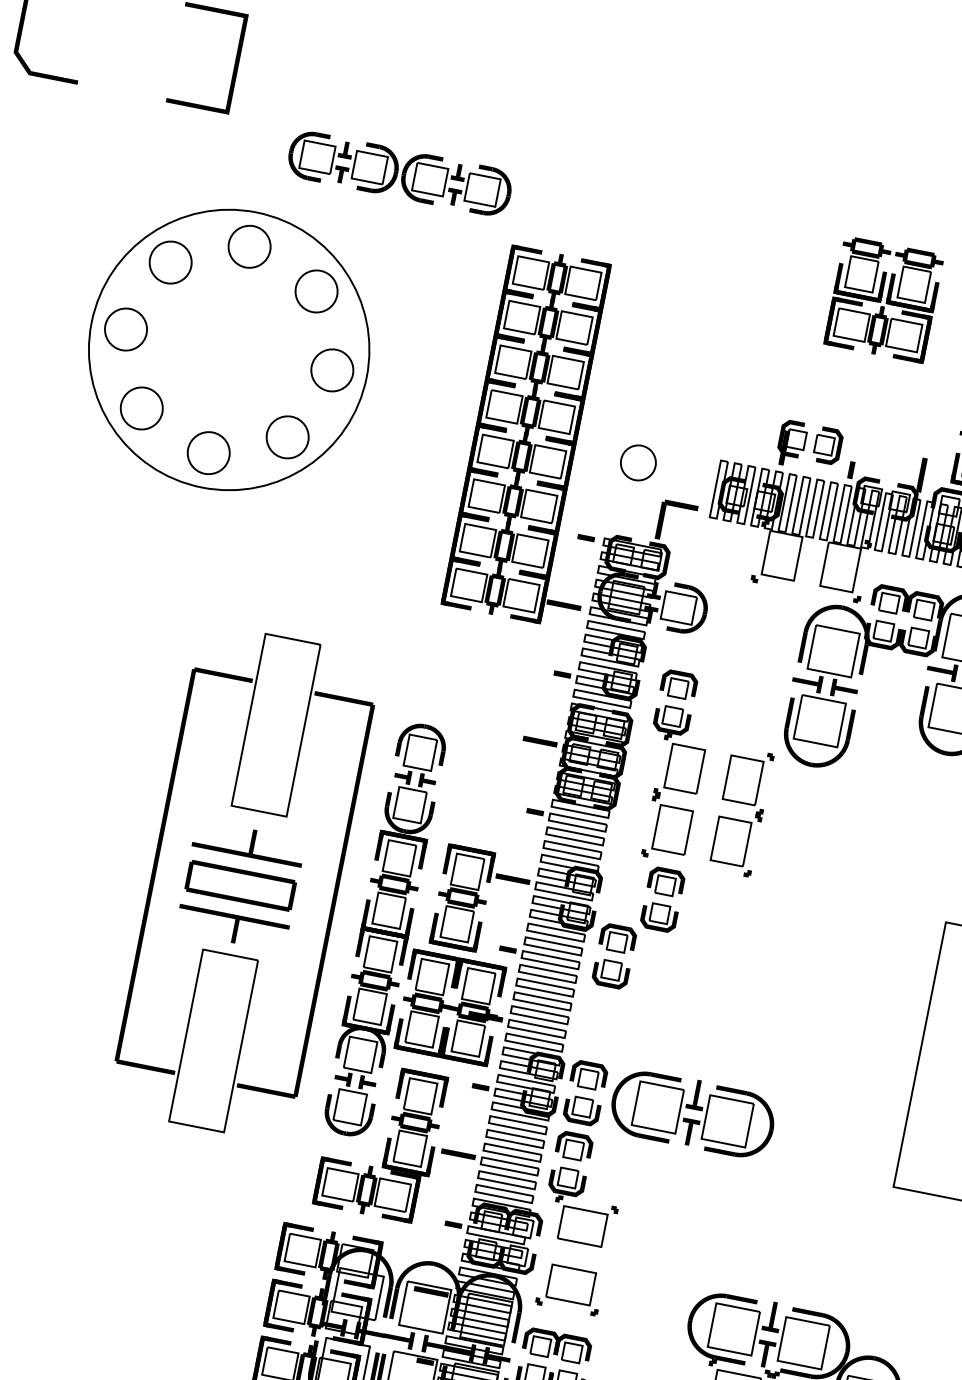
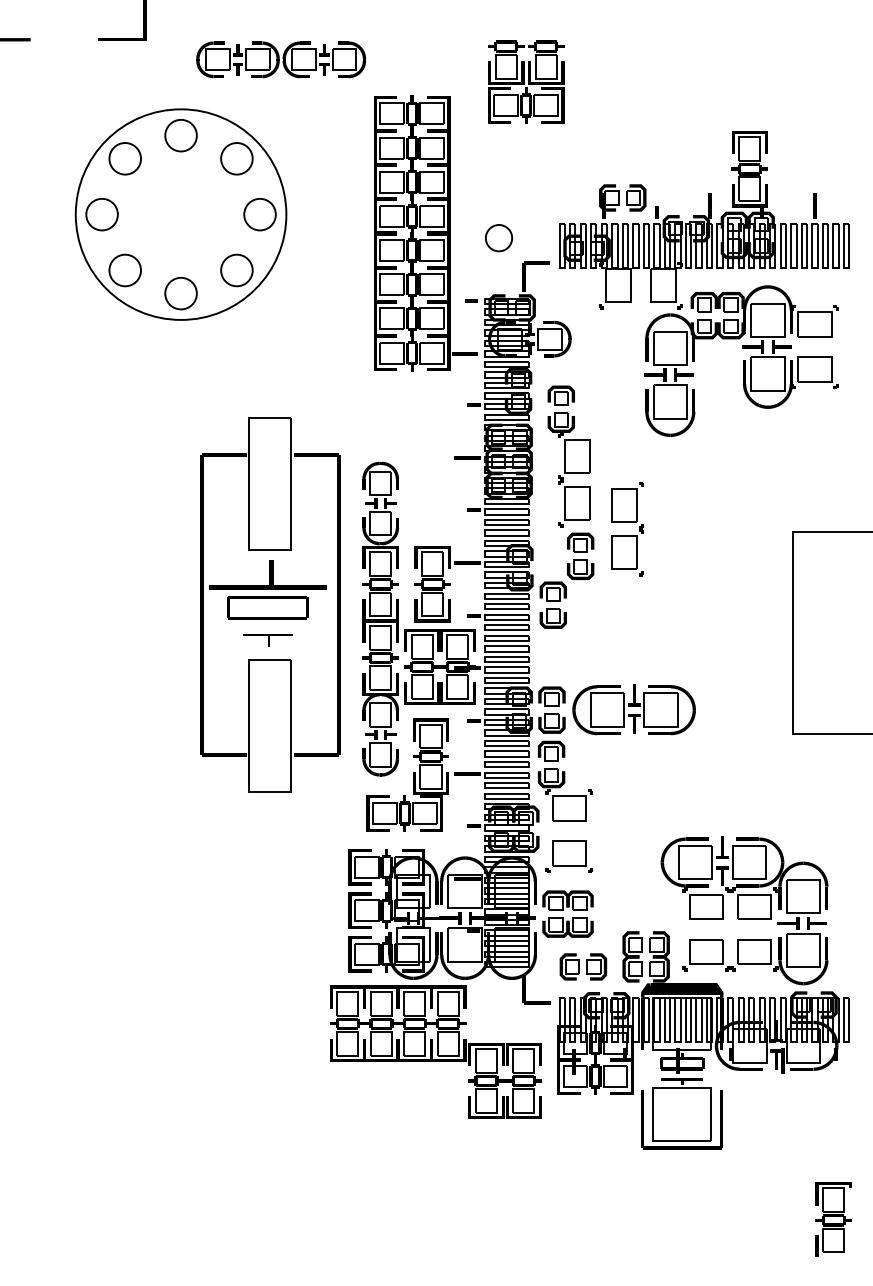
part: (884, 299) -> (526, 81), moved
part: (740, 812) -> (627, 529), moved
part: (249, 842) -> (267, 574), size x1.4
part: (231, 928) -> (267, 640), size x0.6

